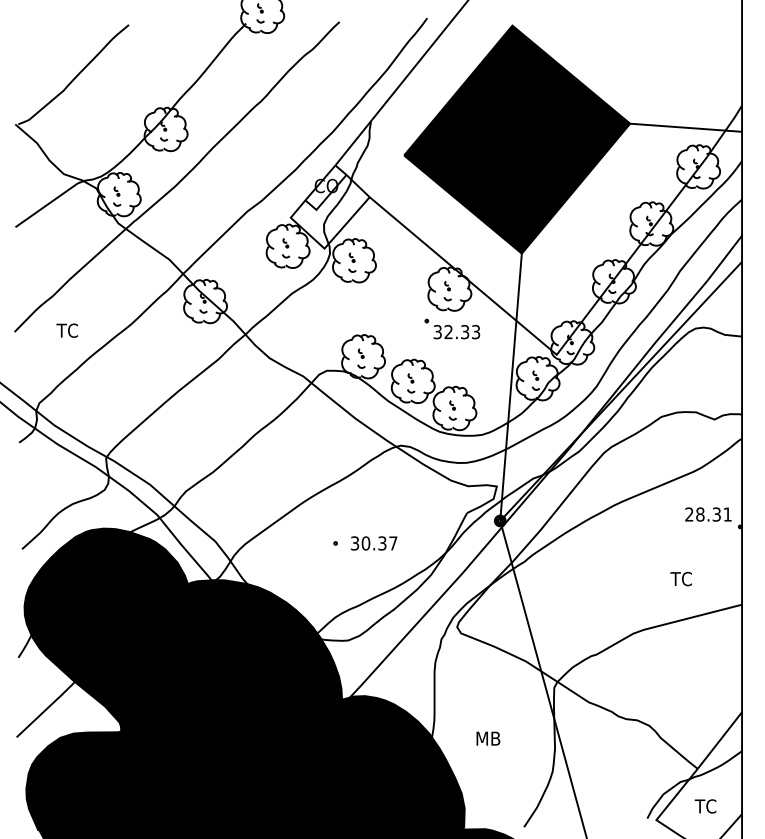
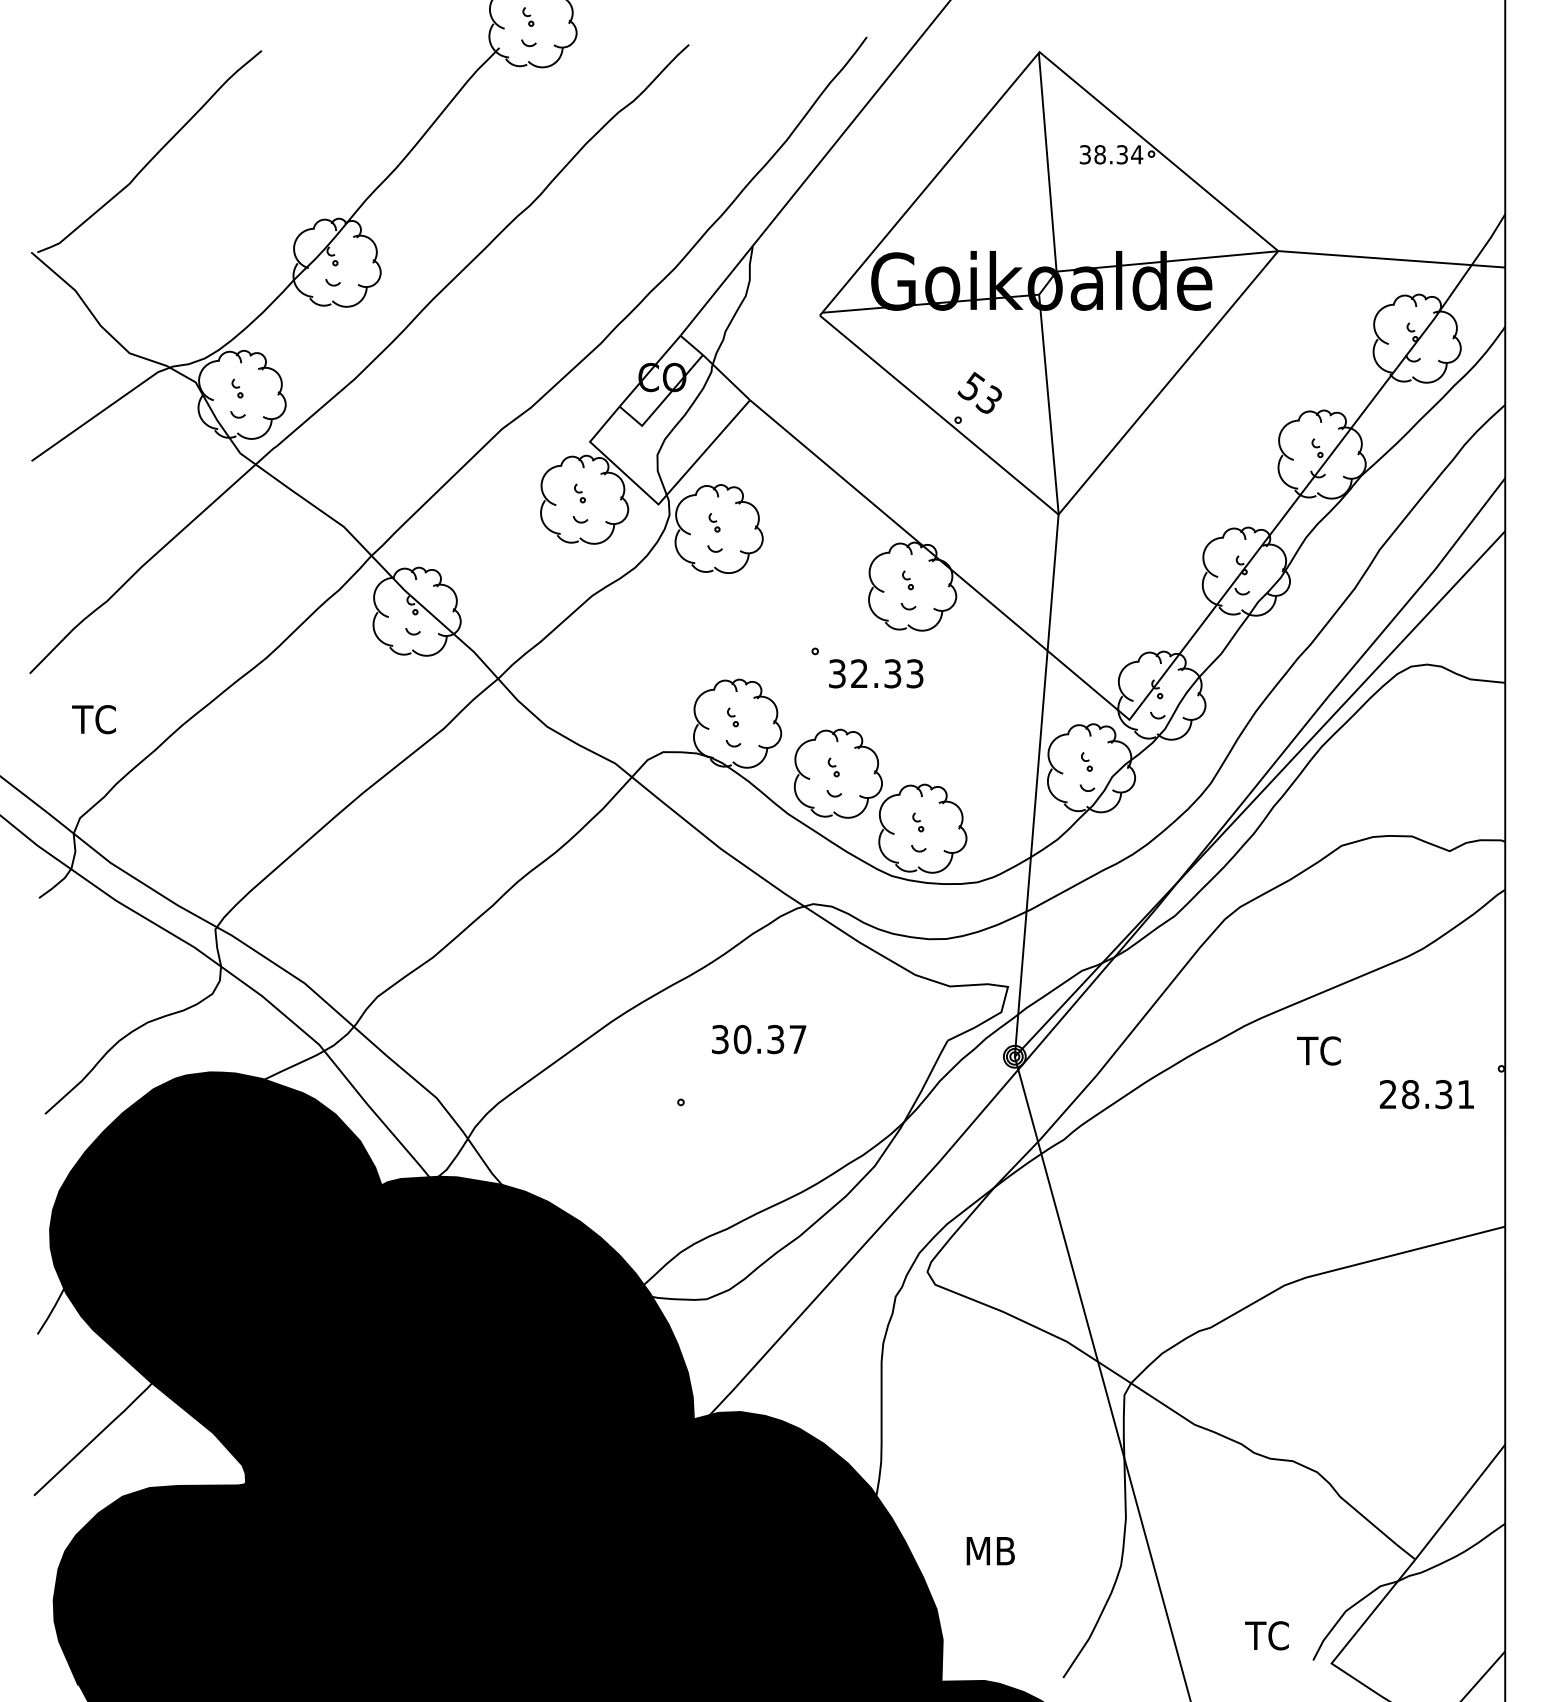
fill: (517, 139) -> (1049, 283), removed
part: (452, 328) -> (867, 666), moved
text: (66, 330) -> (92, 719), moved
text: (708, 514) -> (1427, 1094), moved
text: (374, 543) -> (759, 1039), moved
text: (680, 579) -> (1317, 1051), moved
text: (488, 738) -> (990, 1550), moved
text: (705, 806) -> (1266, 1635), moved

